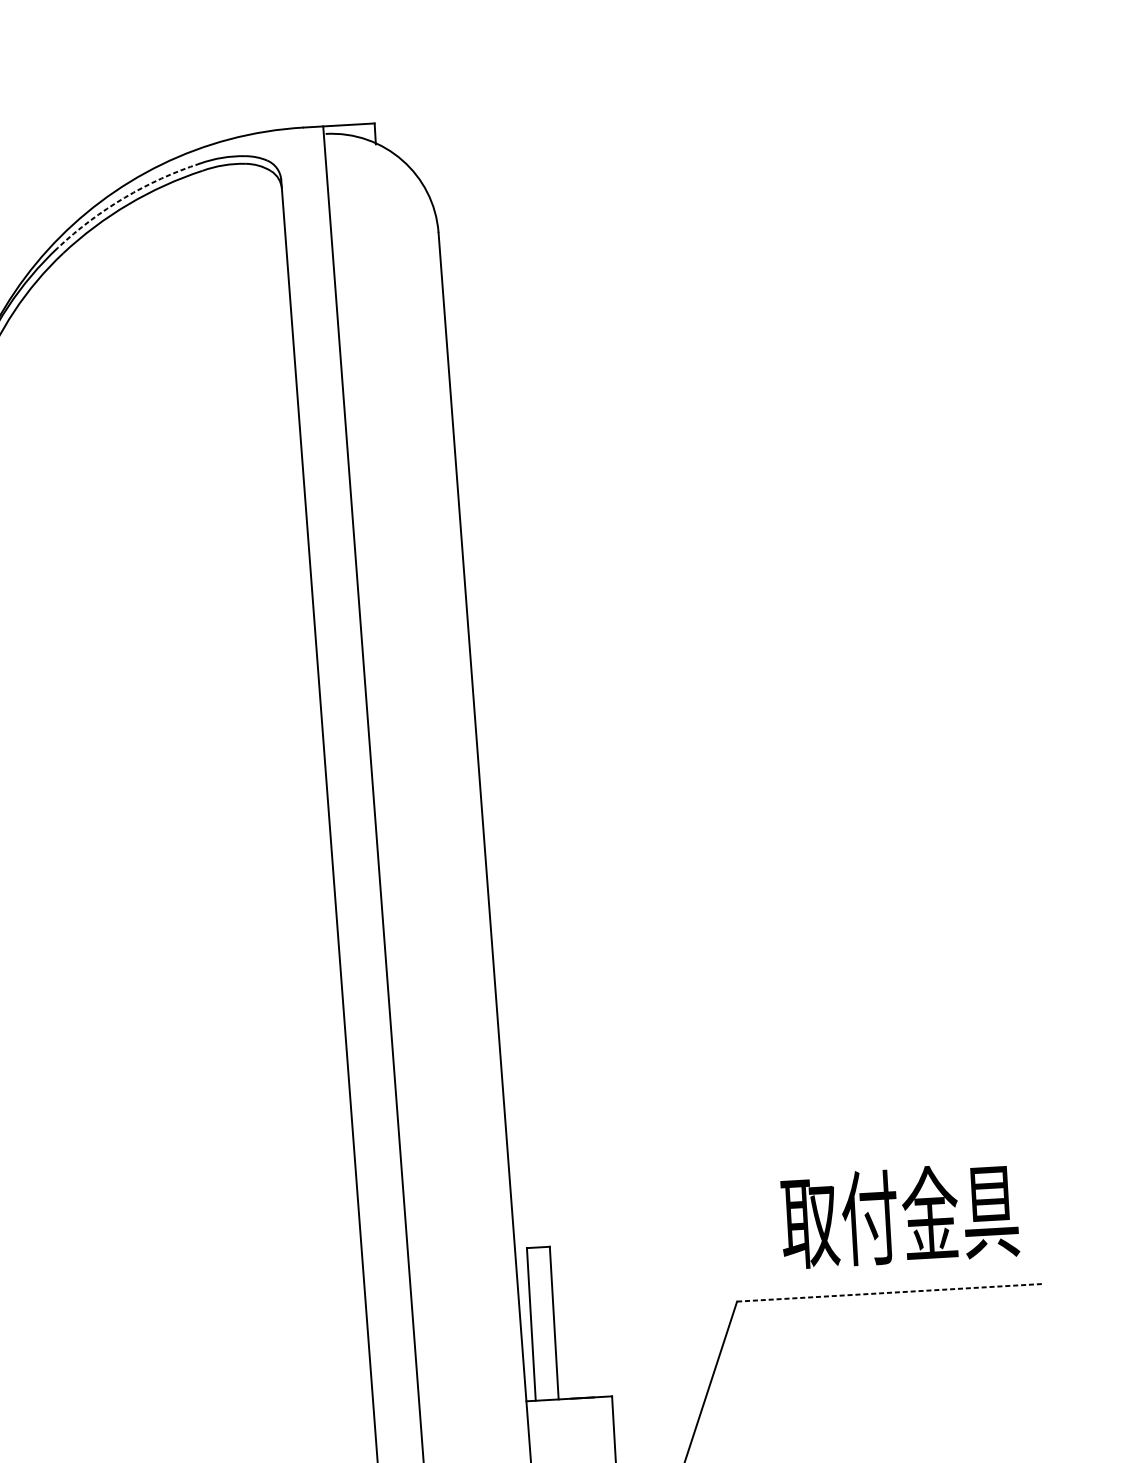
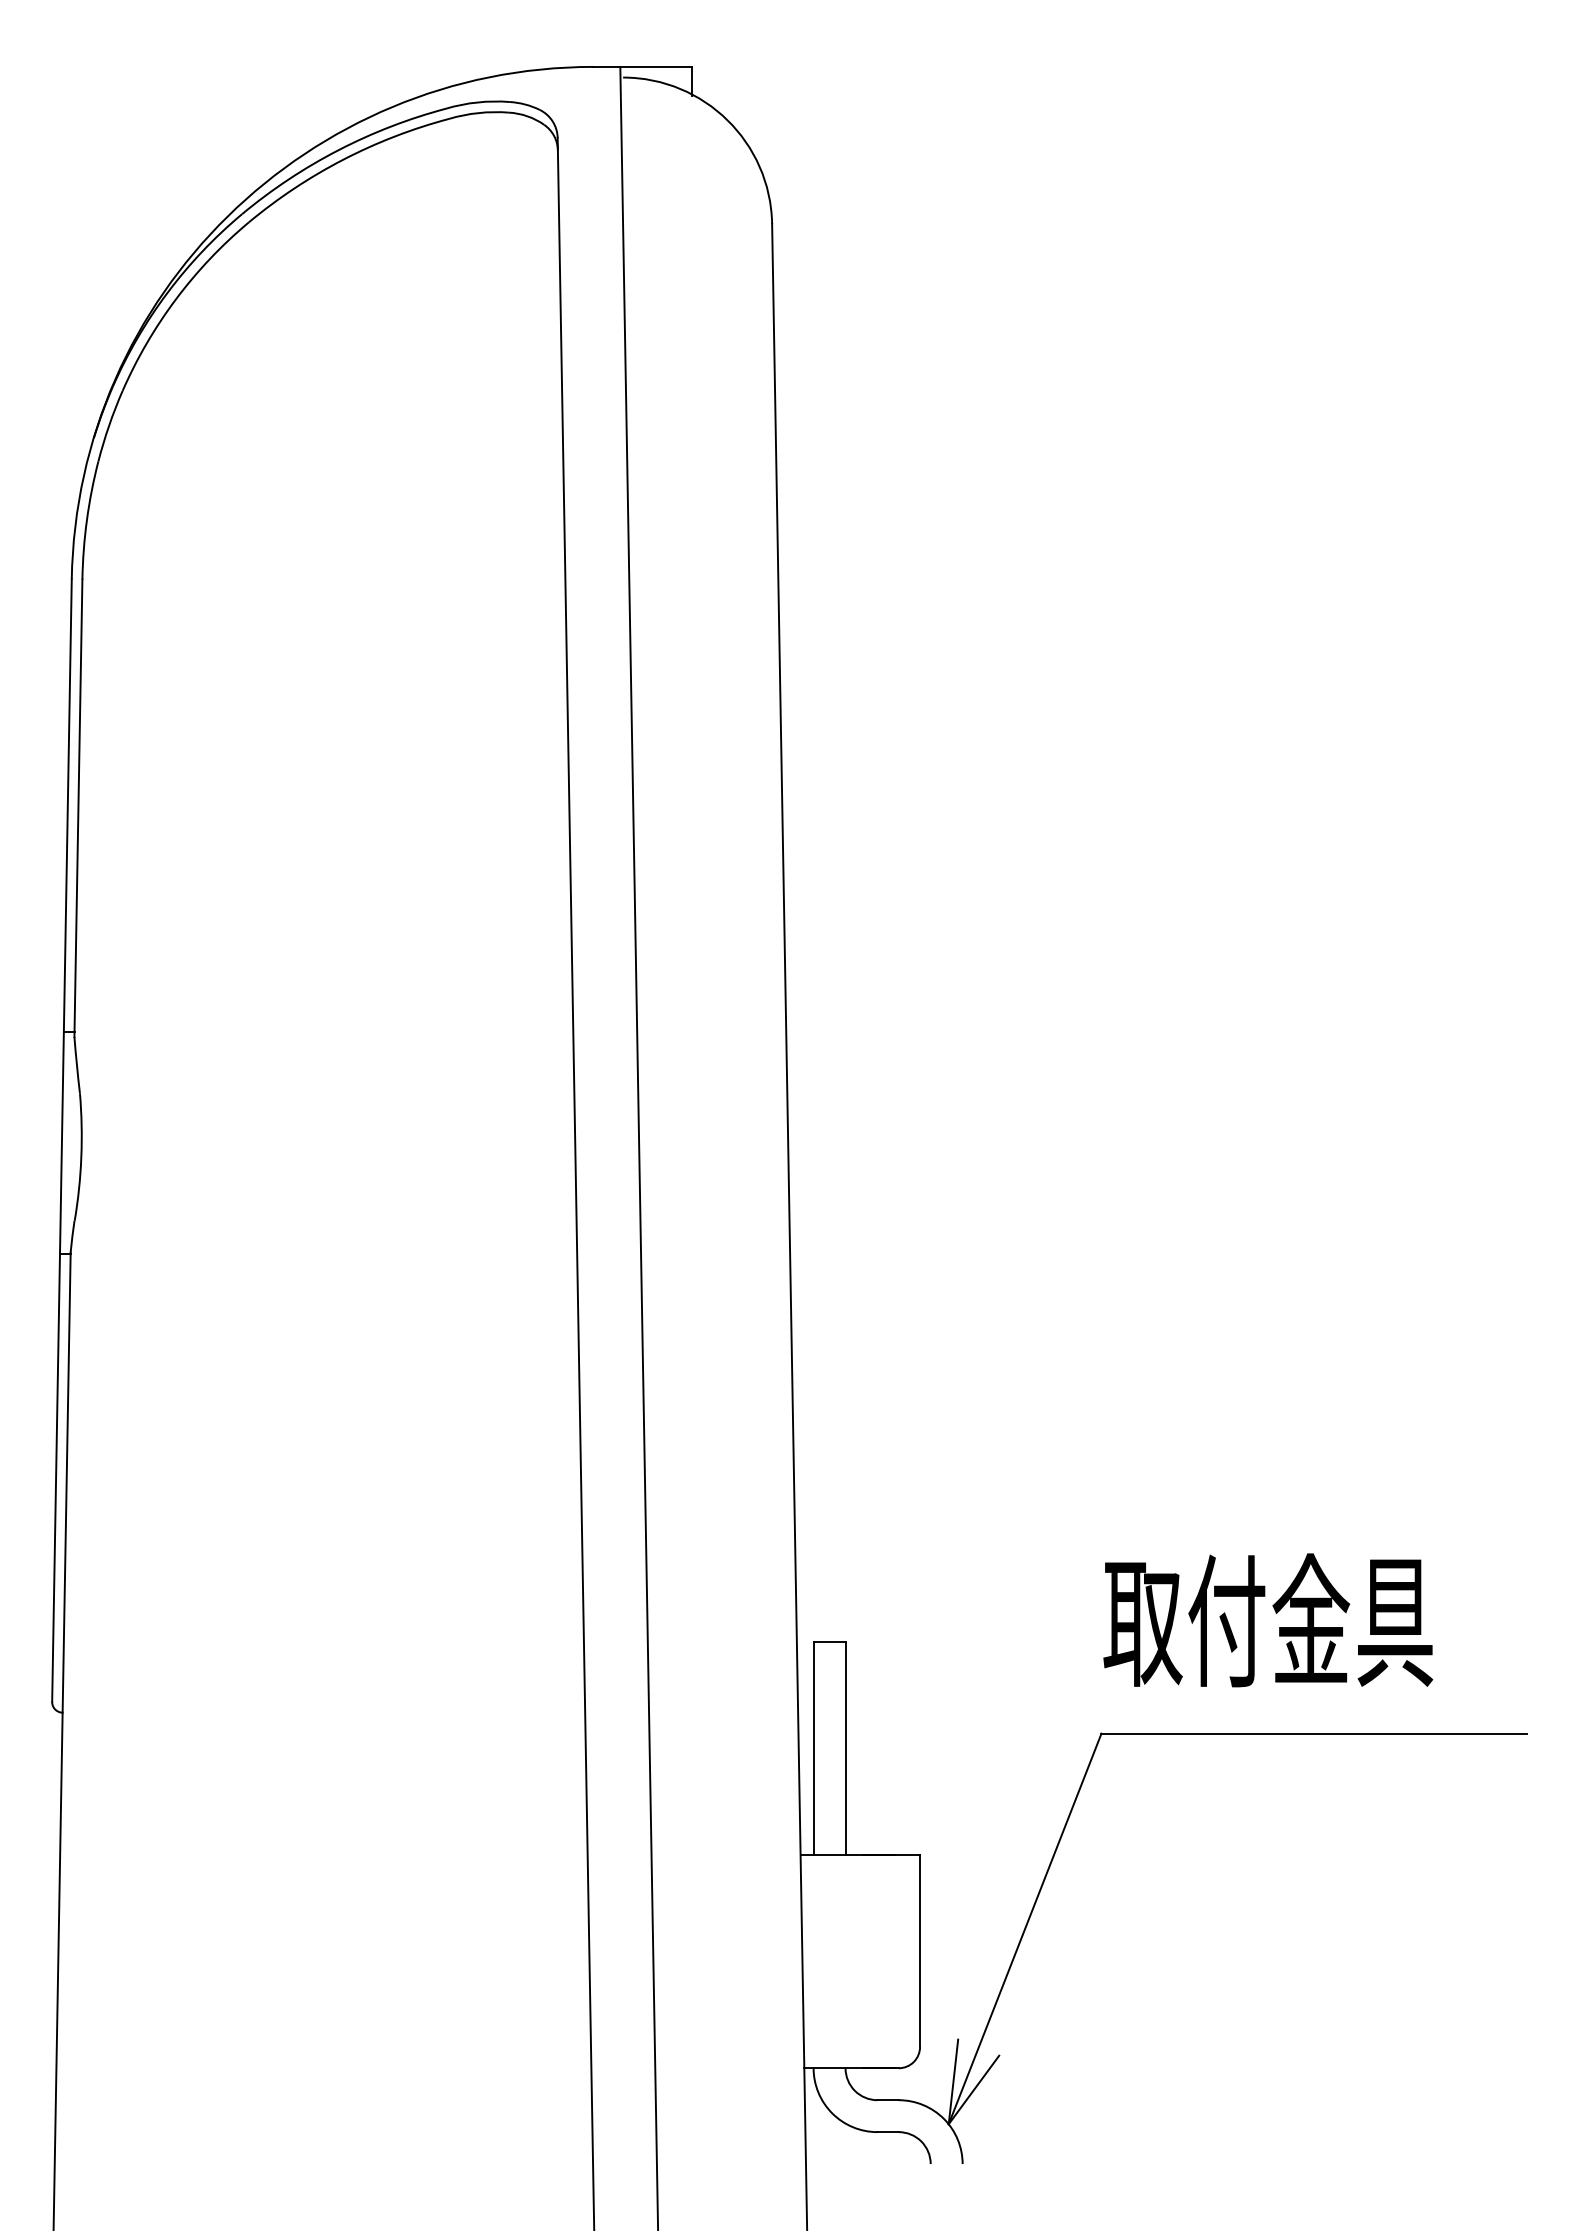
arc: (124, 198) -> (338, 150), dashed -> solid
text: (899, 1215) -> (1268, 1620), moved
line: (889, 1292) -> (1314, 1733), dashed -> solid

